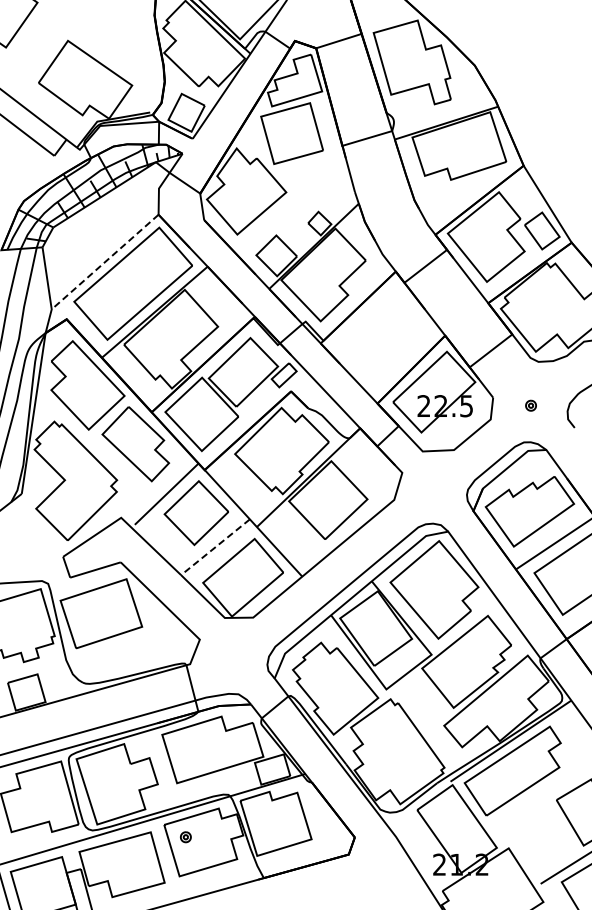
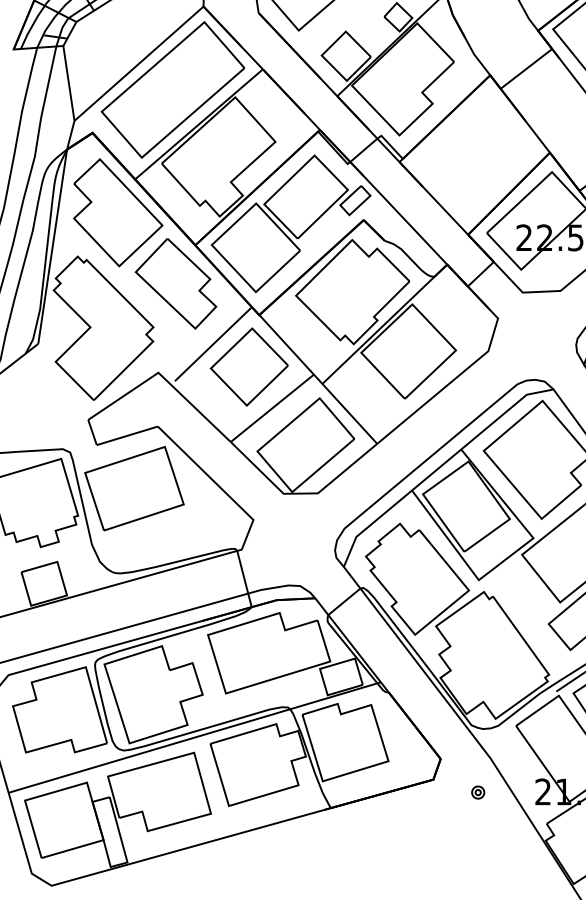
line: (104, 262) -> (138, 64), dashed -> solid
line: (215, 547) -> (272, 408), dashed -> solid
part: (185, 837) -> (477, 792), moved

